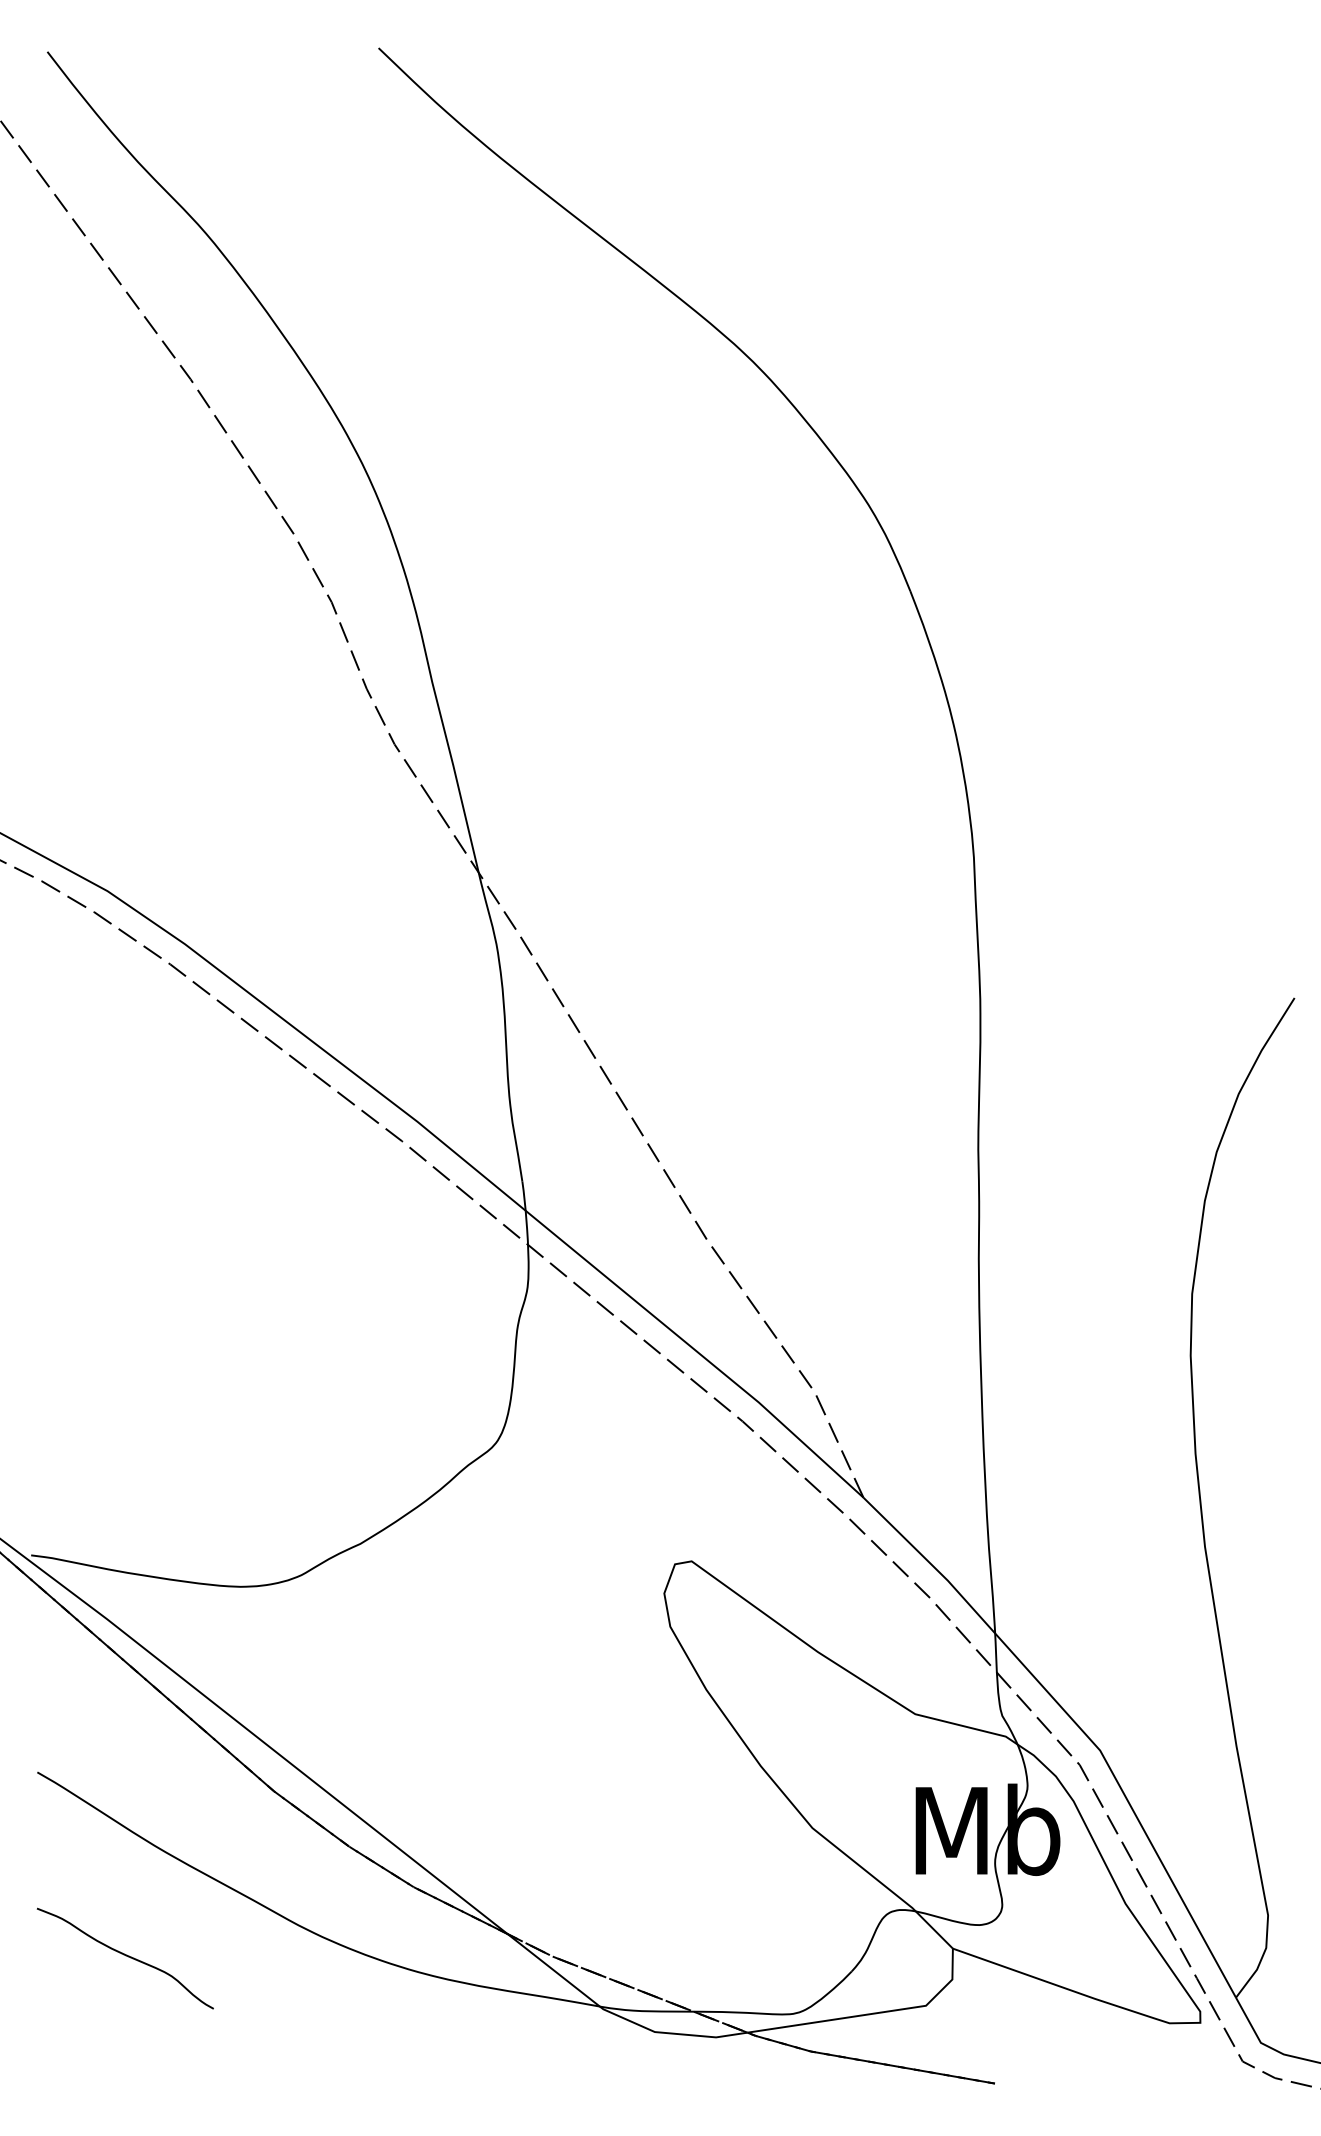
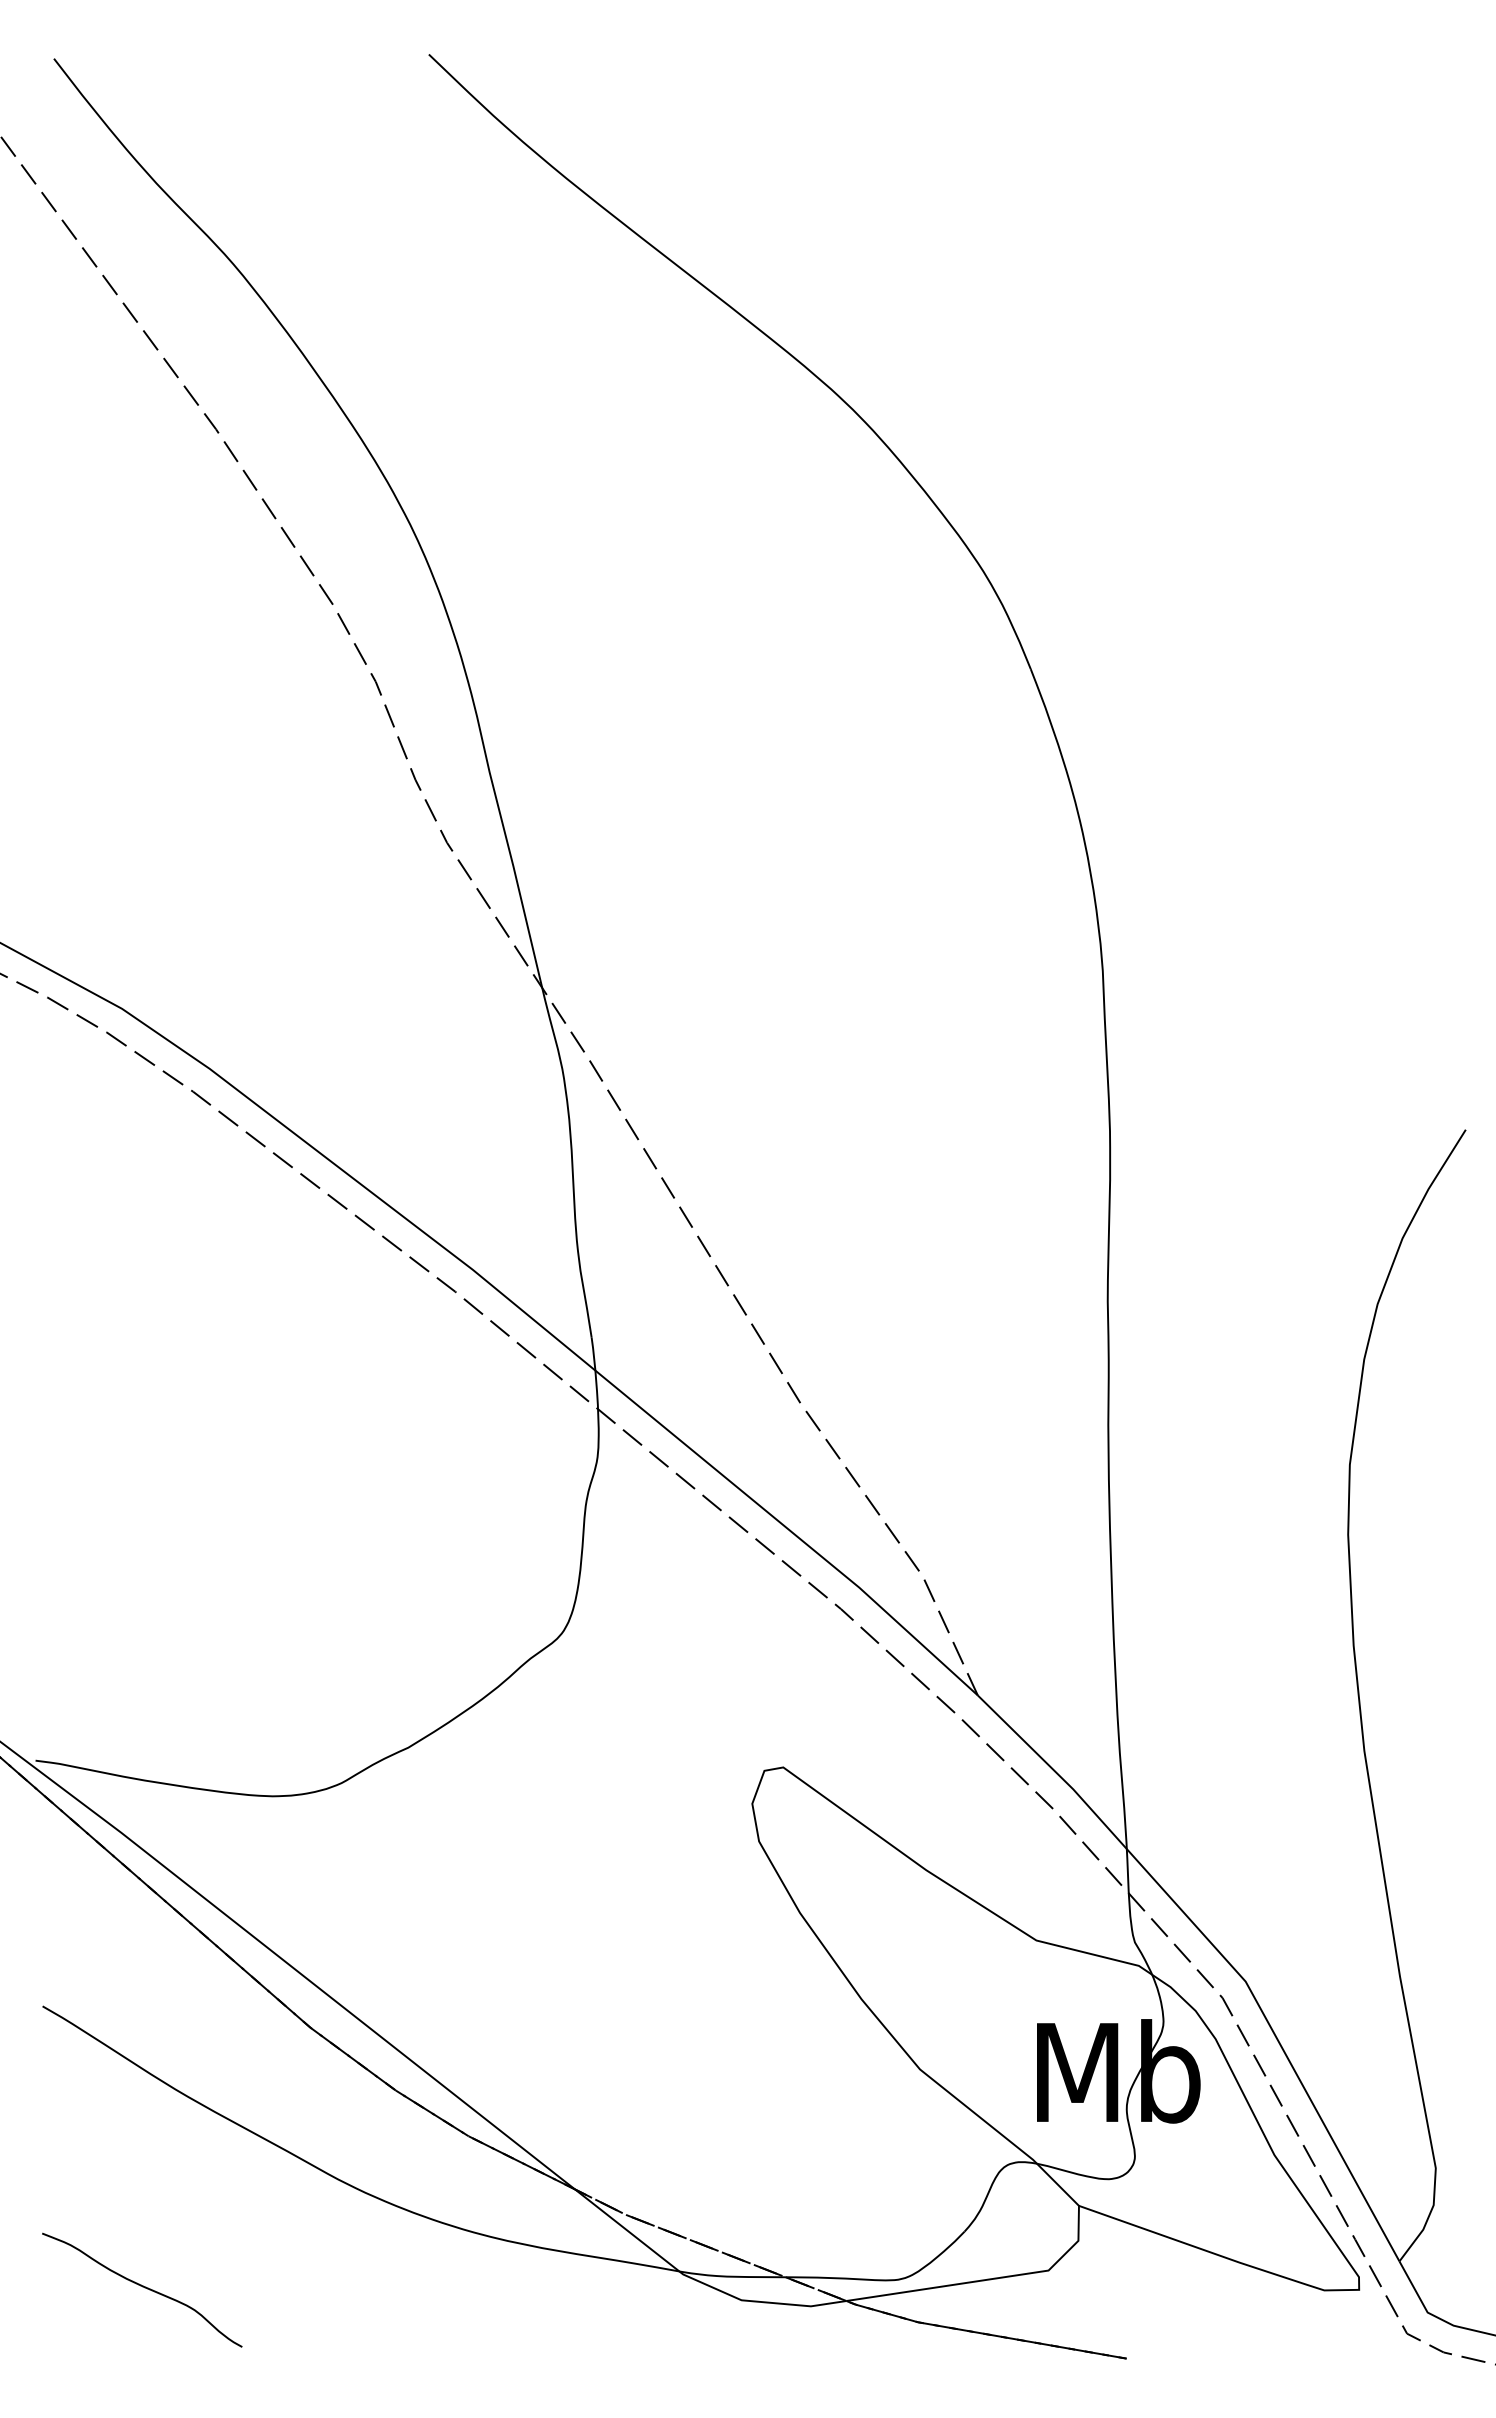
curve: (125, 1956) -> (142, 2287), moved

